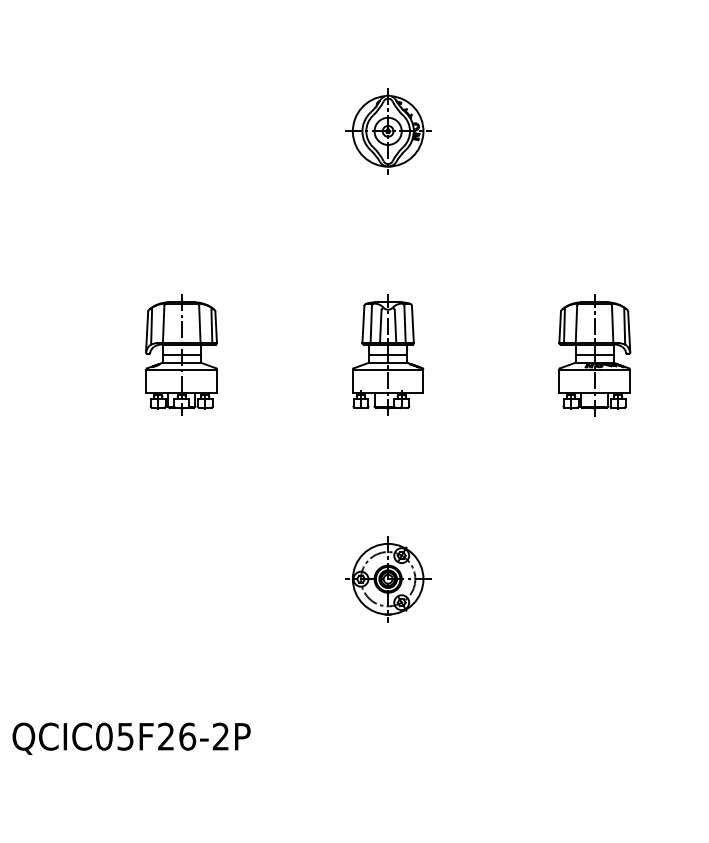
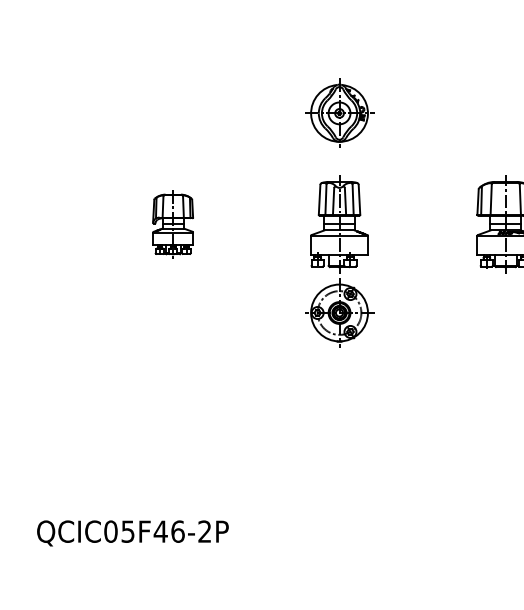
part: (388, 131) -> (339, 113), moved
part: (181, 354) -> (173, 223), size x0.7
part: (388, 579) -> (339, 313), moved
text: (166, 736) -> (161, 531), QCIC05F26-2P -> QCIC05F46-2P

